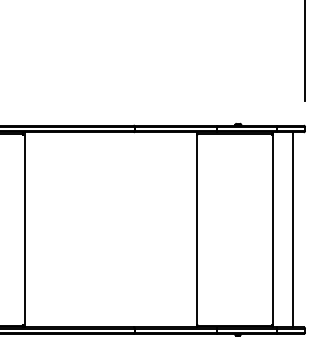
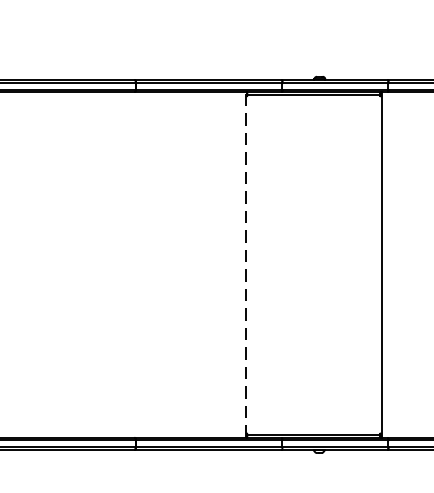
line: (196, 229) -> (245, 264), solid -> dashed
line: (293, 229) -> (417, 264), removed

